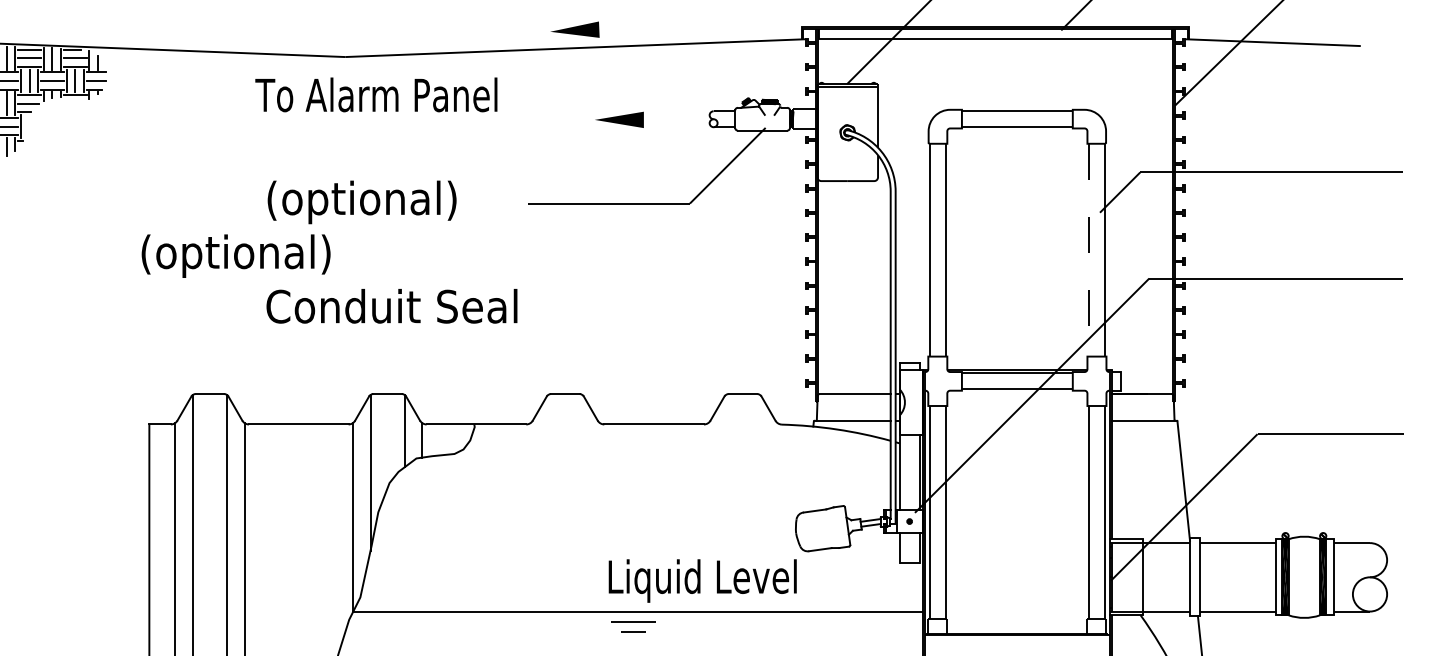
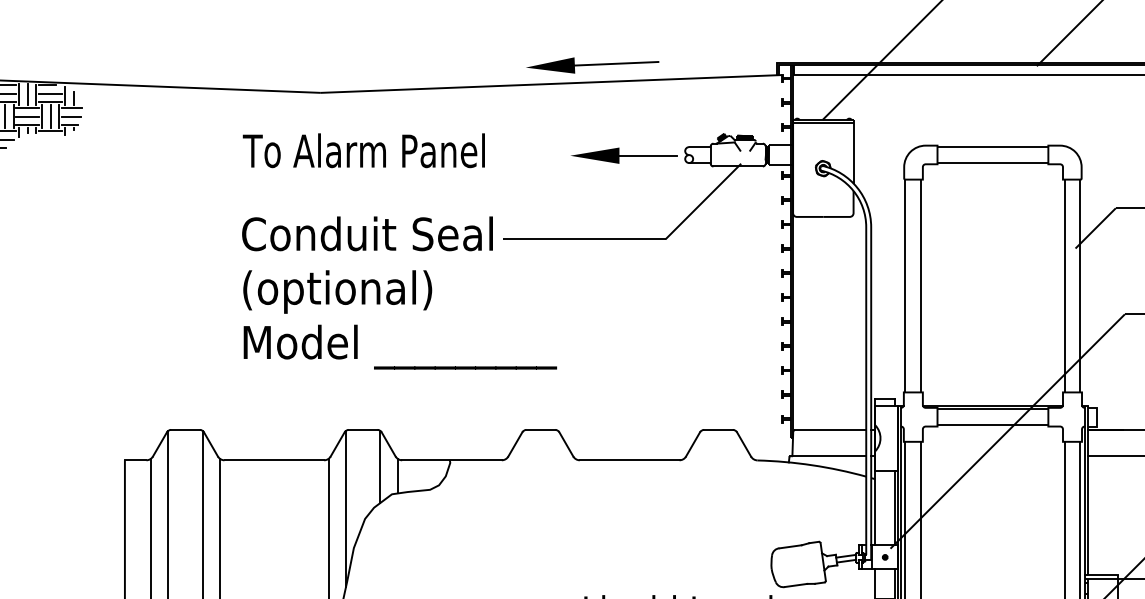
line: (640, 27) -> (616, 63), added
text: (376, 94) -> (364, 150), moved
line: (672, 119) -> (648, 155), added
text: (391, 202) -> (367, 238), (optional) -> Conduit Seal
line: (1088, 250) -> (1064, 286), dashed -> solid
text: (235, 255) -> (337, 291), moved
text: (423, 310) -> (399, 346), Conduit Seal -> Model _________

